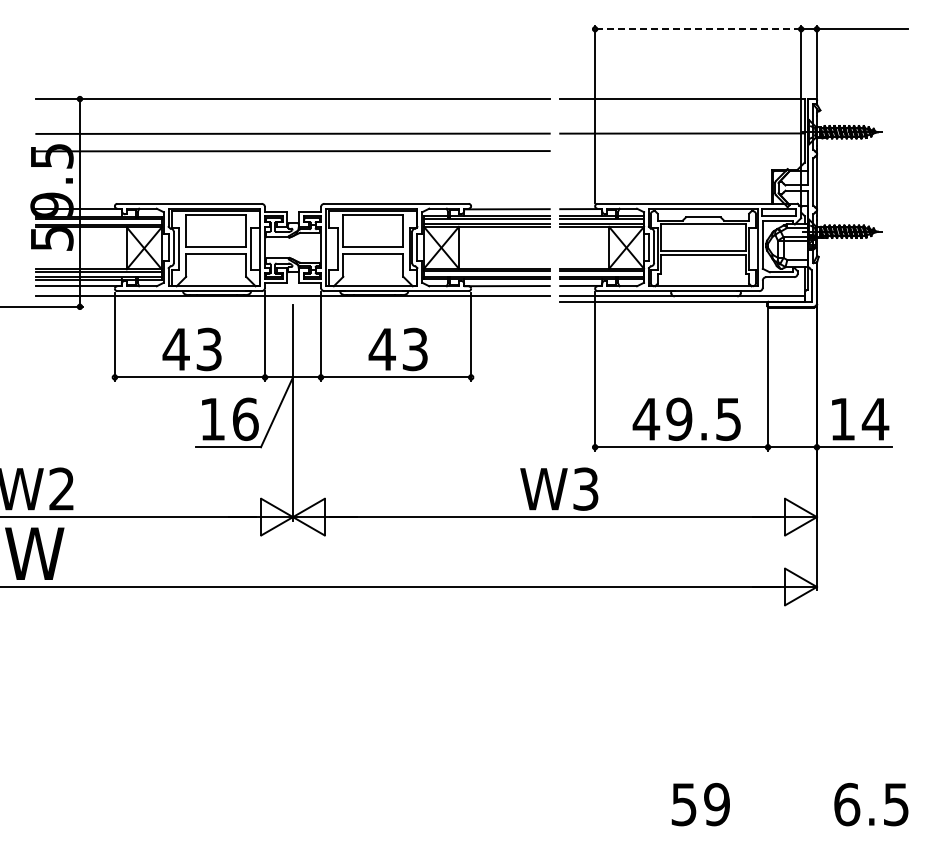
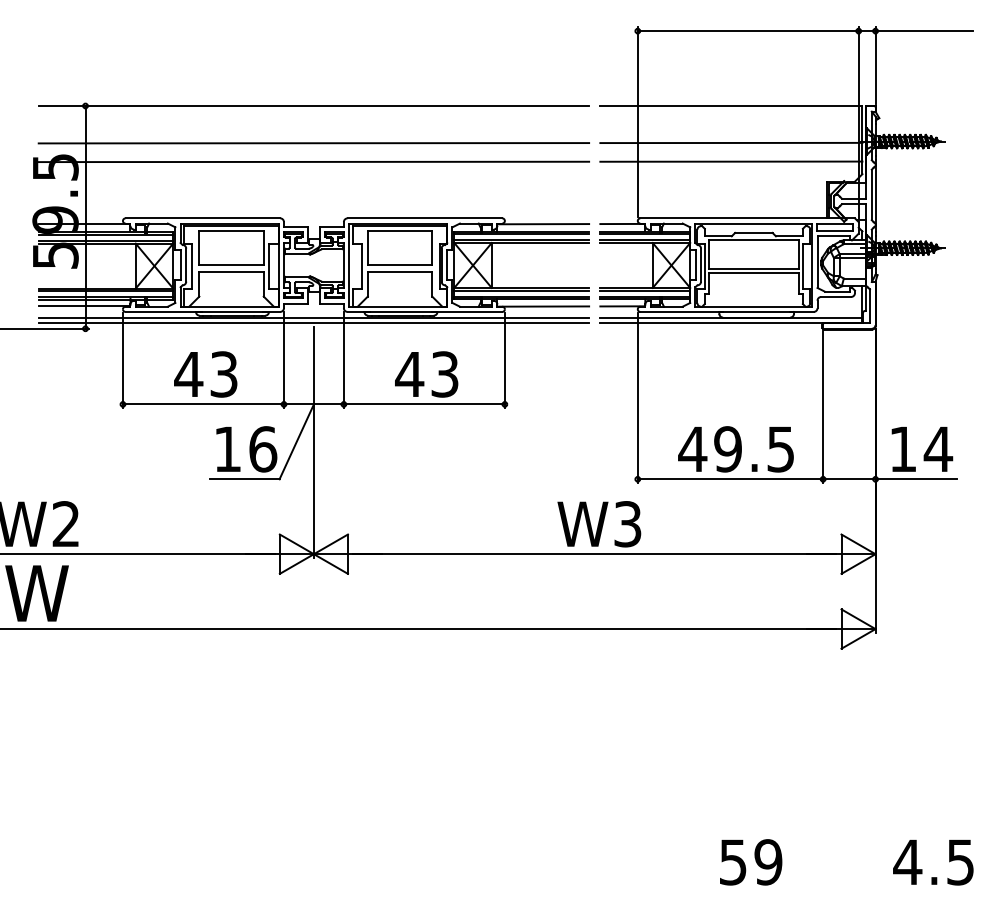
line: (697, 29) -> (747, 31), dashed -> solid
line: (682, 150) -> (731, 161), added
line: (292, 301) -> (313, 323), added
text: (846, 804) -> (907, 862), 6.5 -> 4.5

